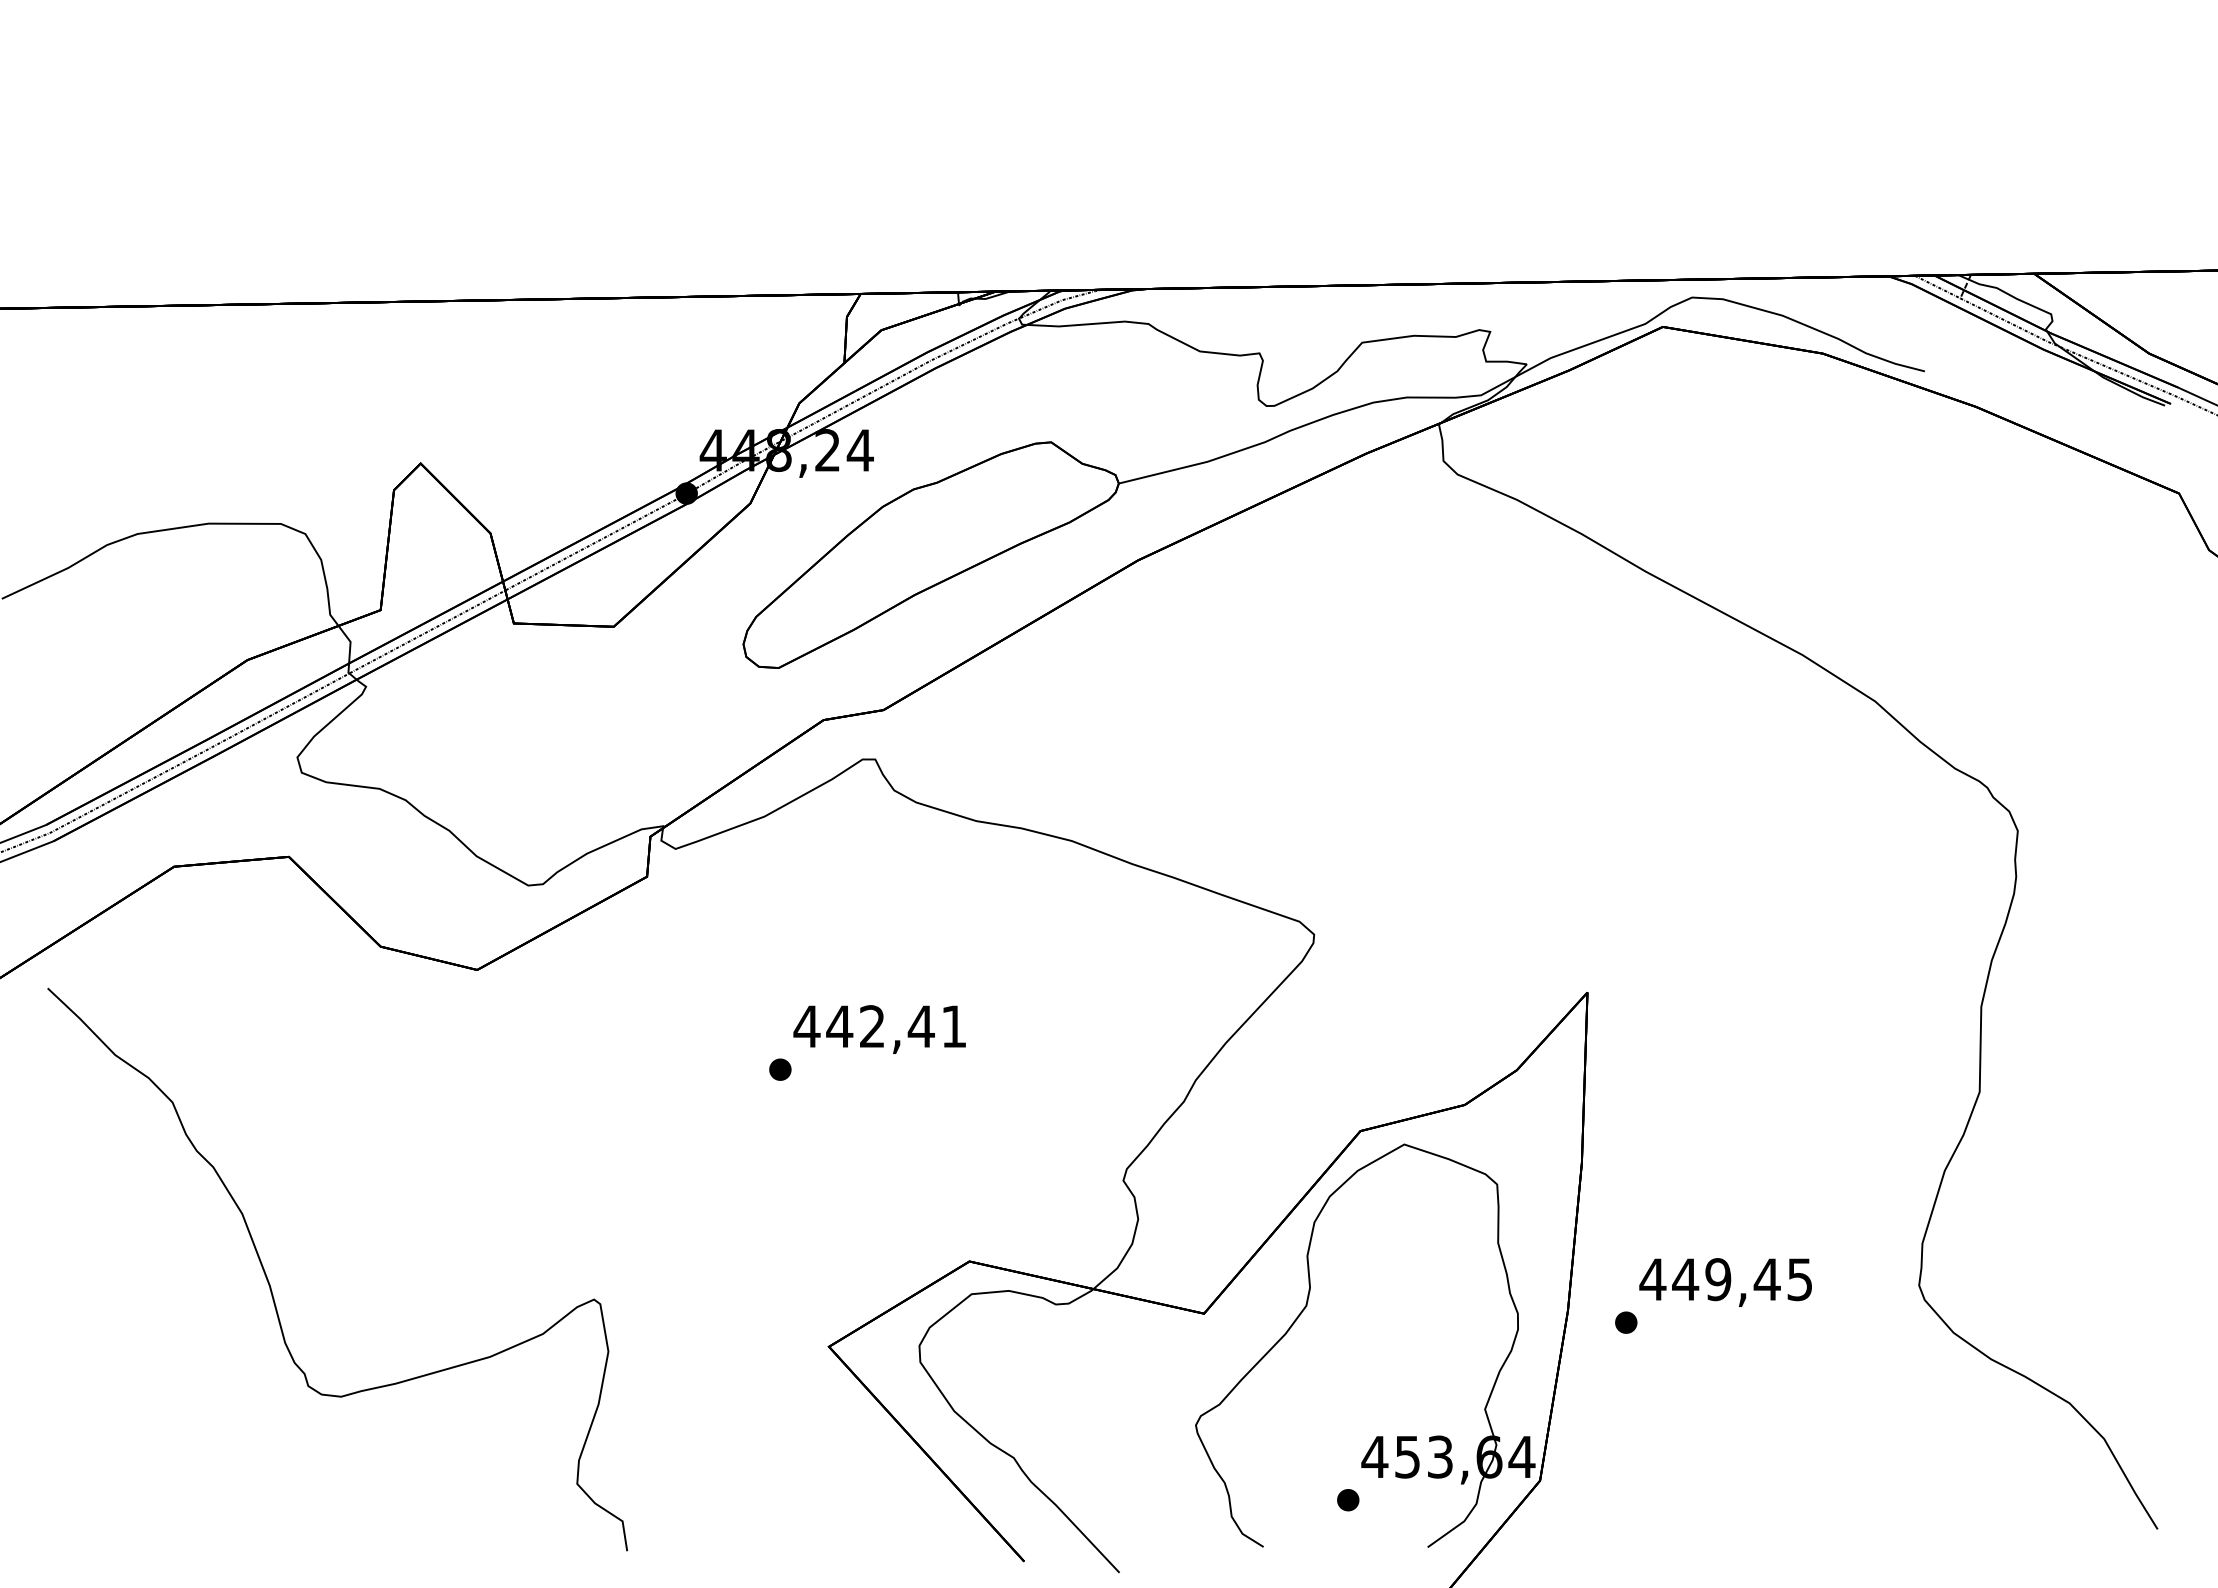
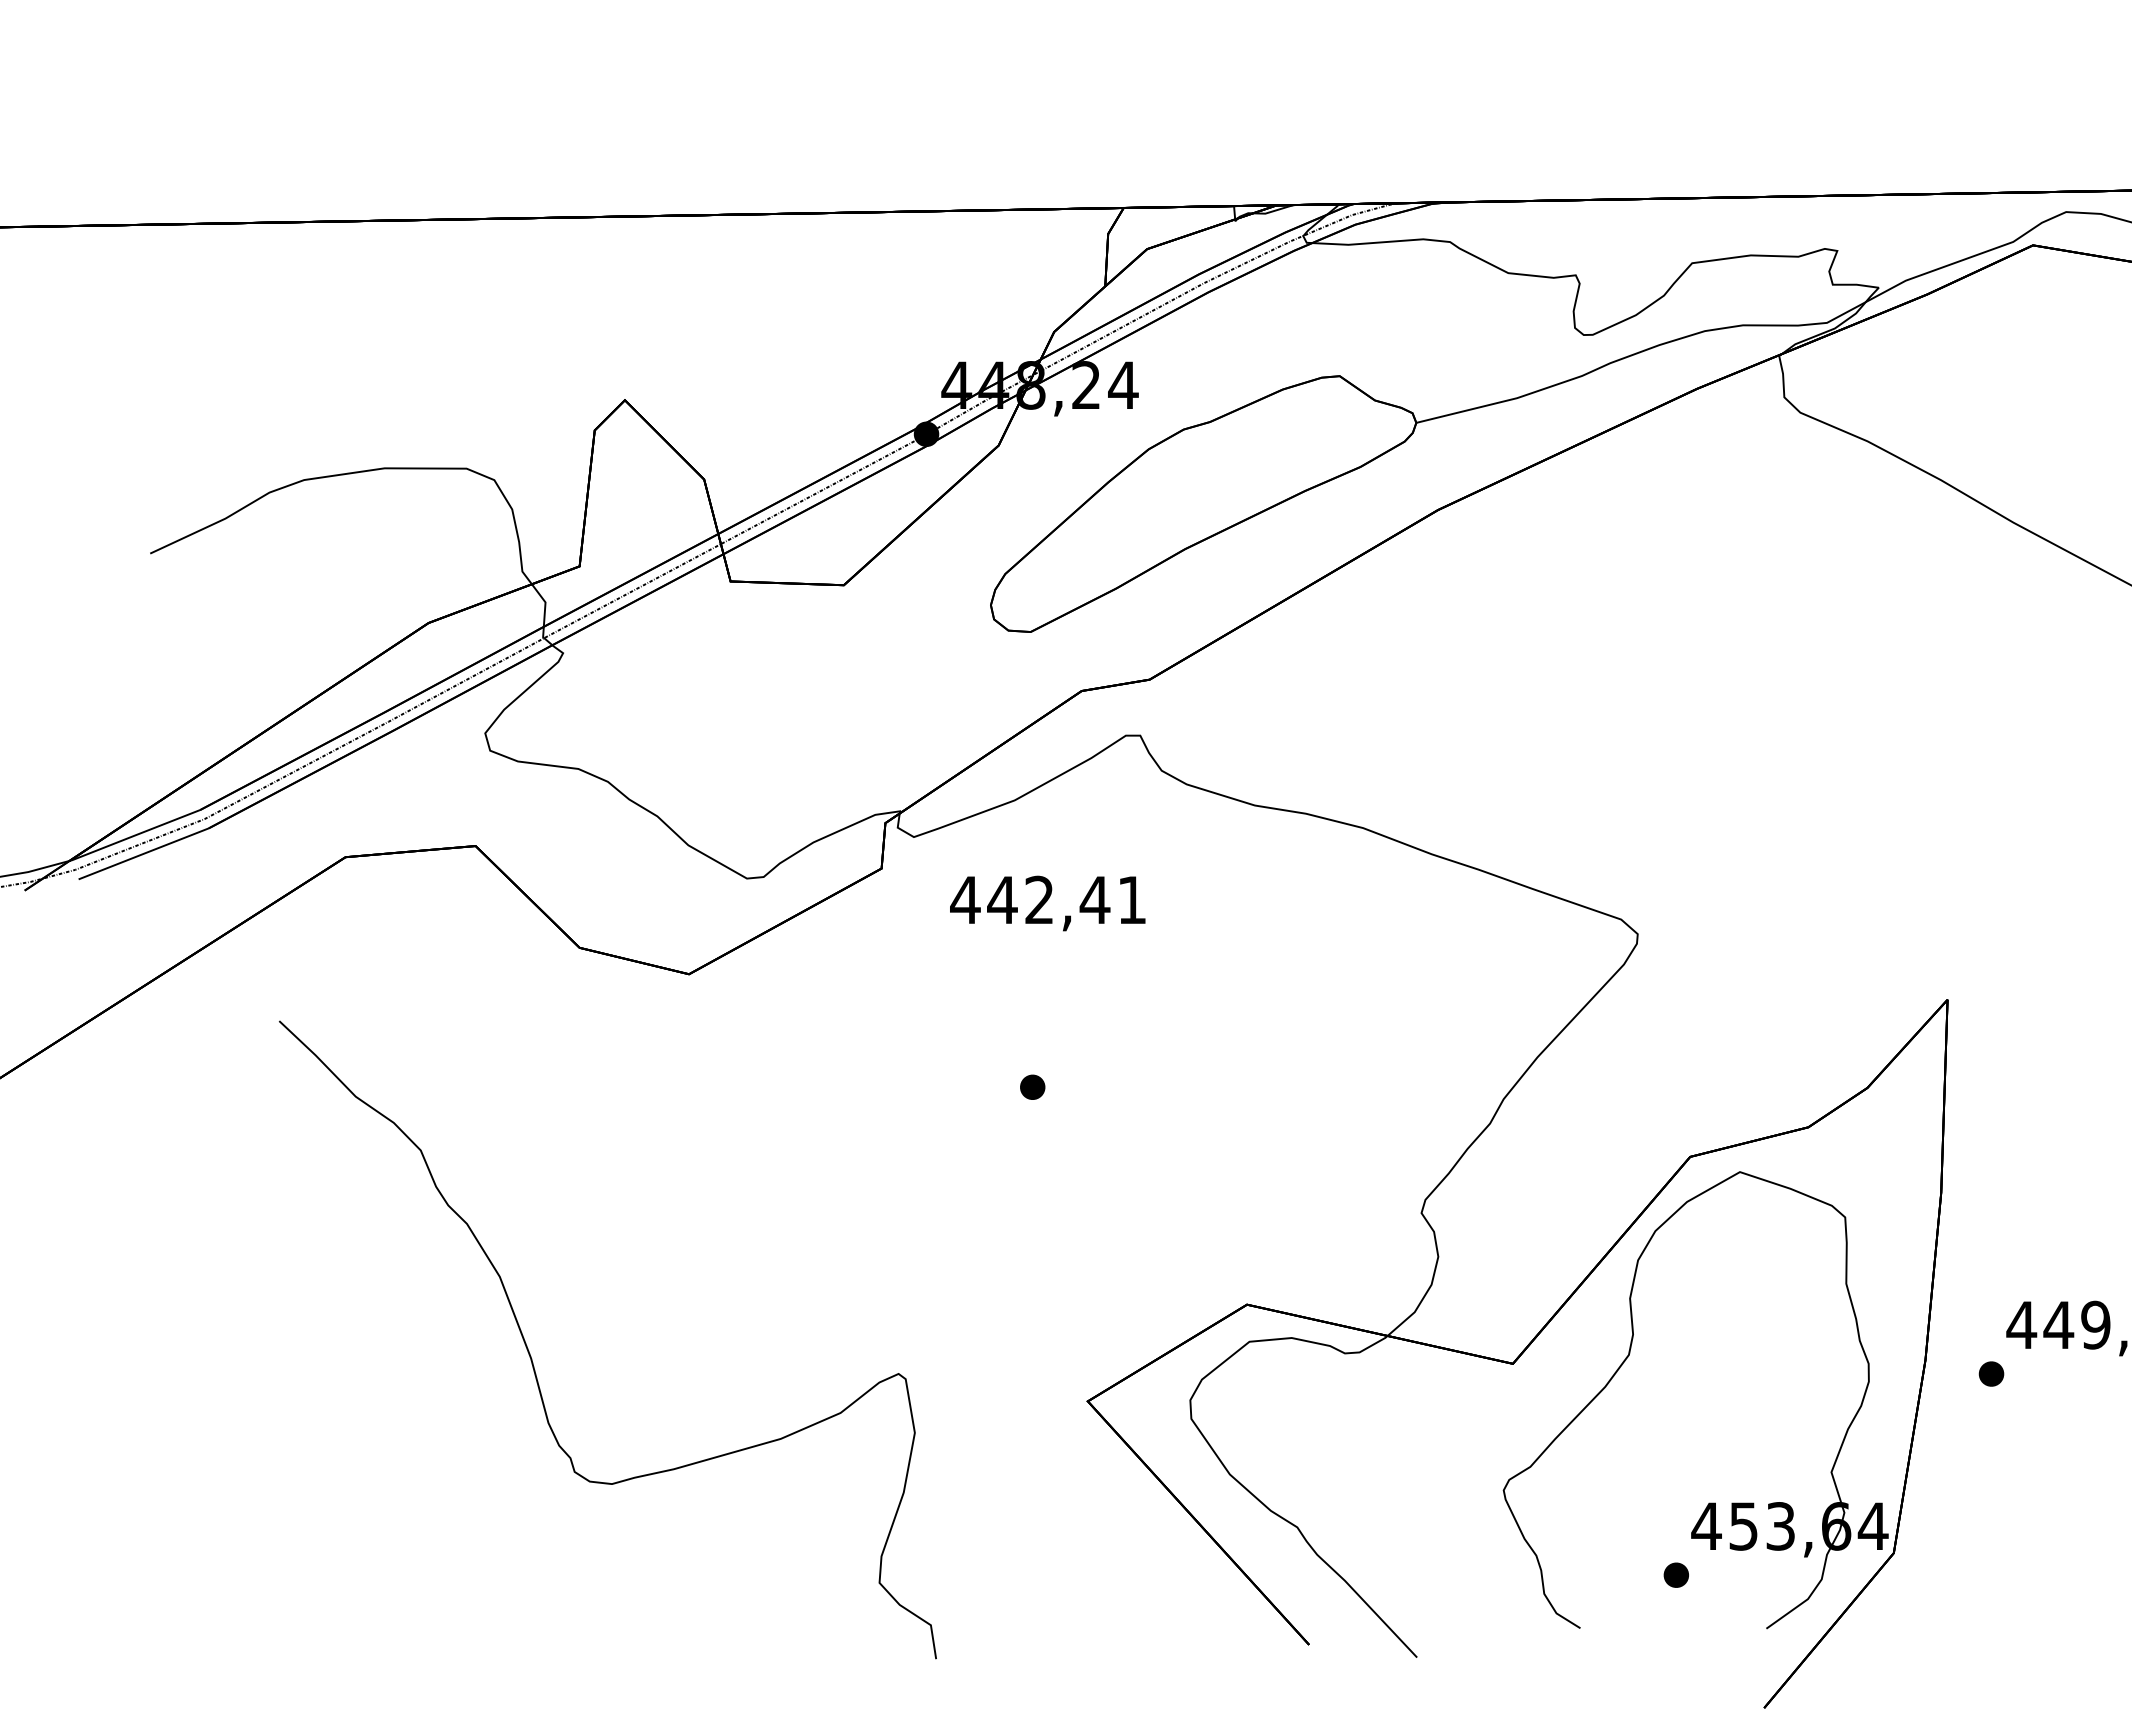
text: (879, 1029) -> (1047, 903), moved
curve: (271, 1287) -> (532, 1360), moved

